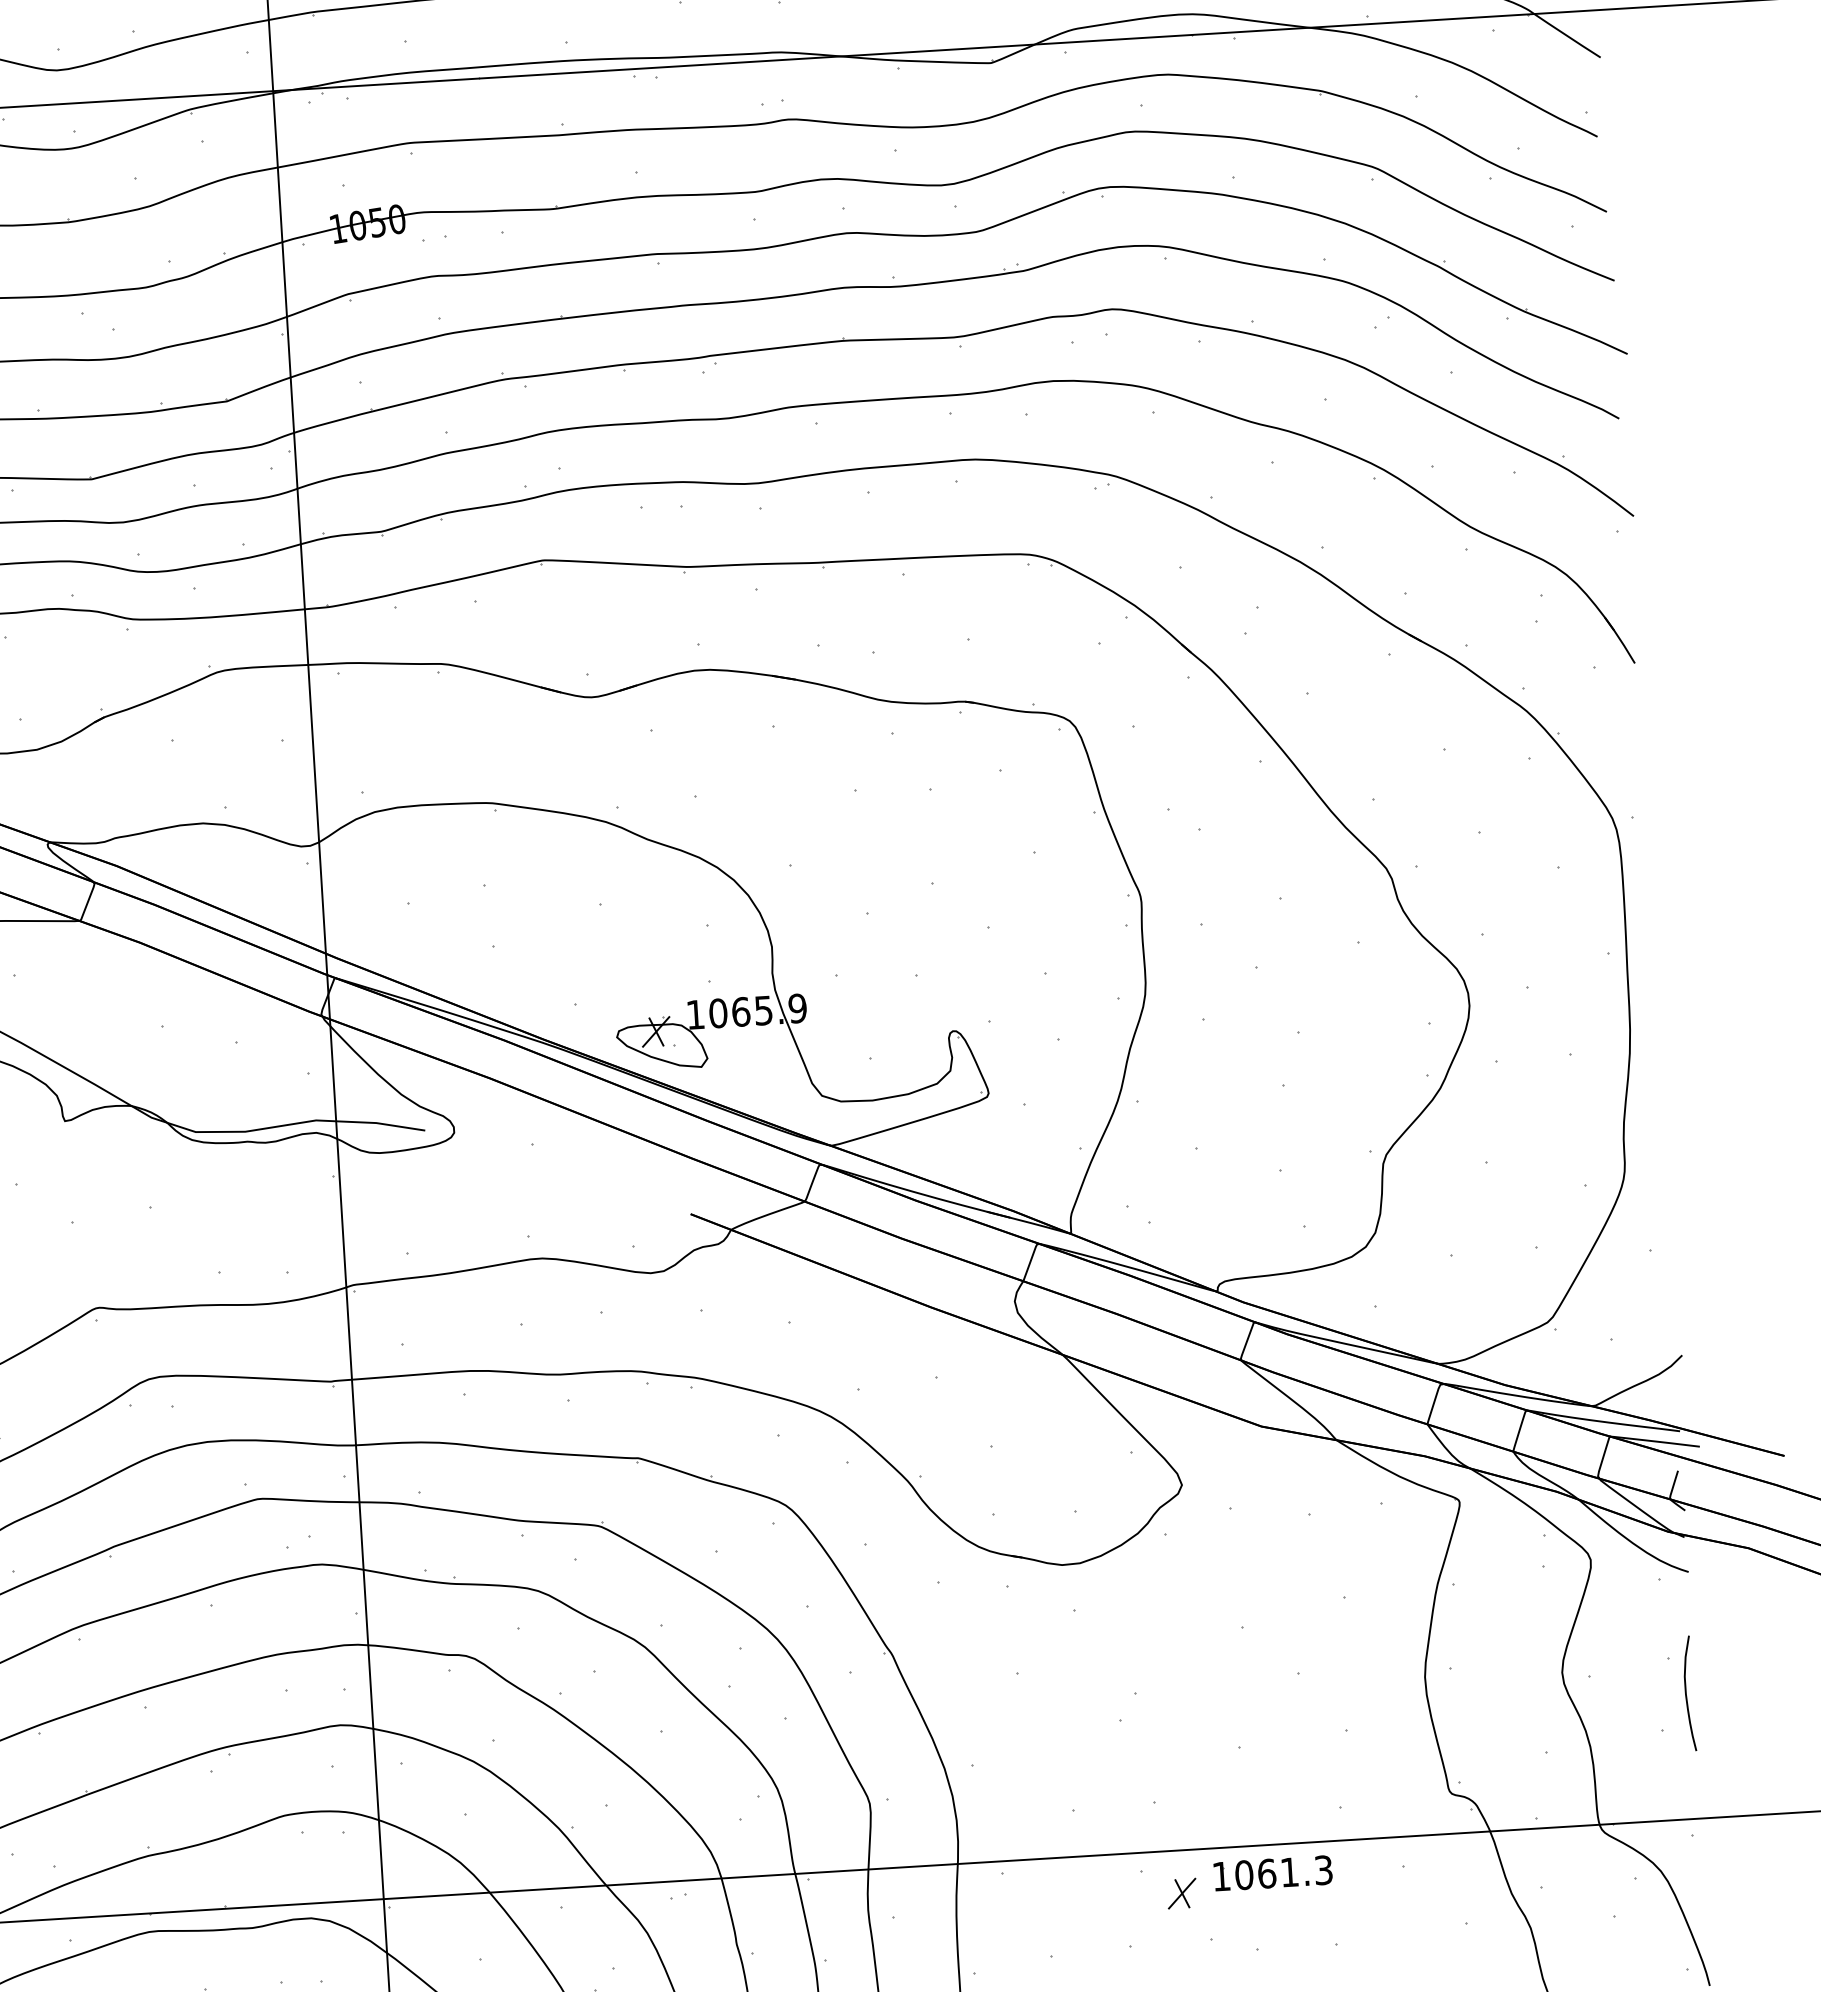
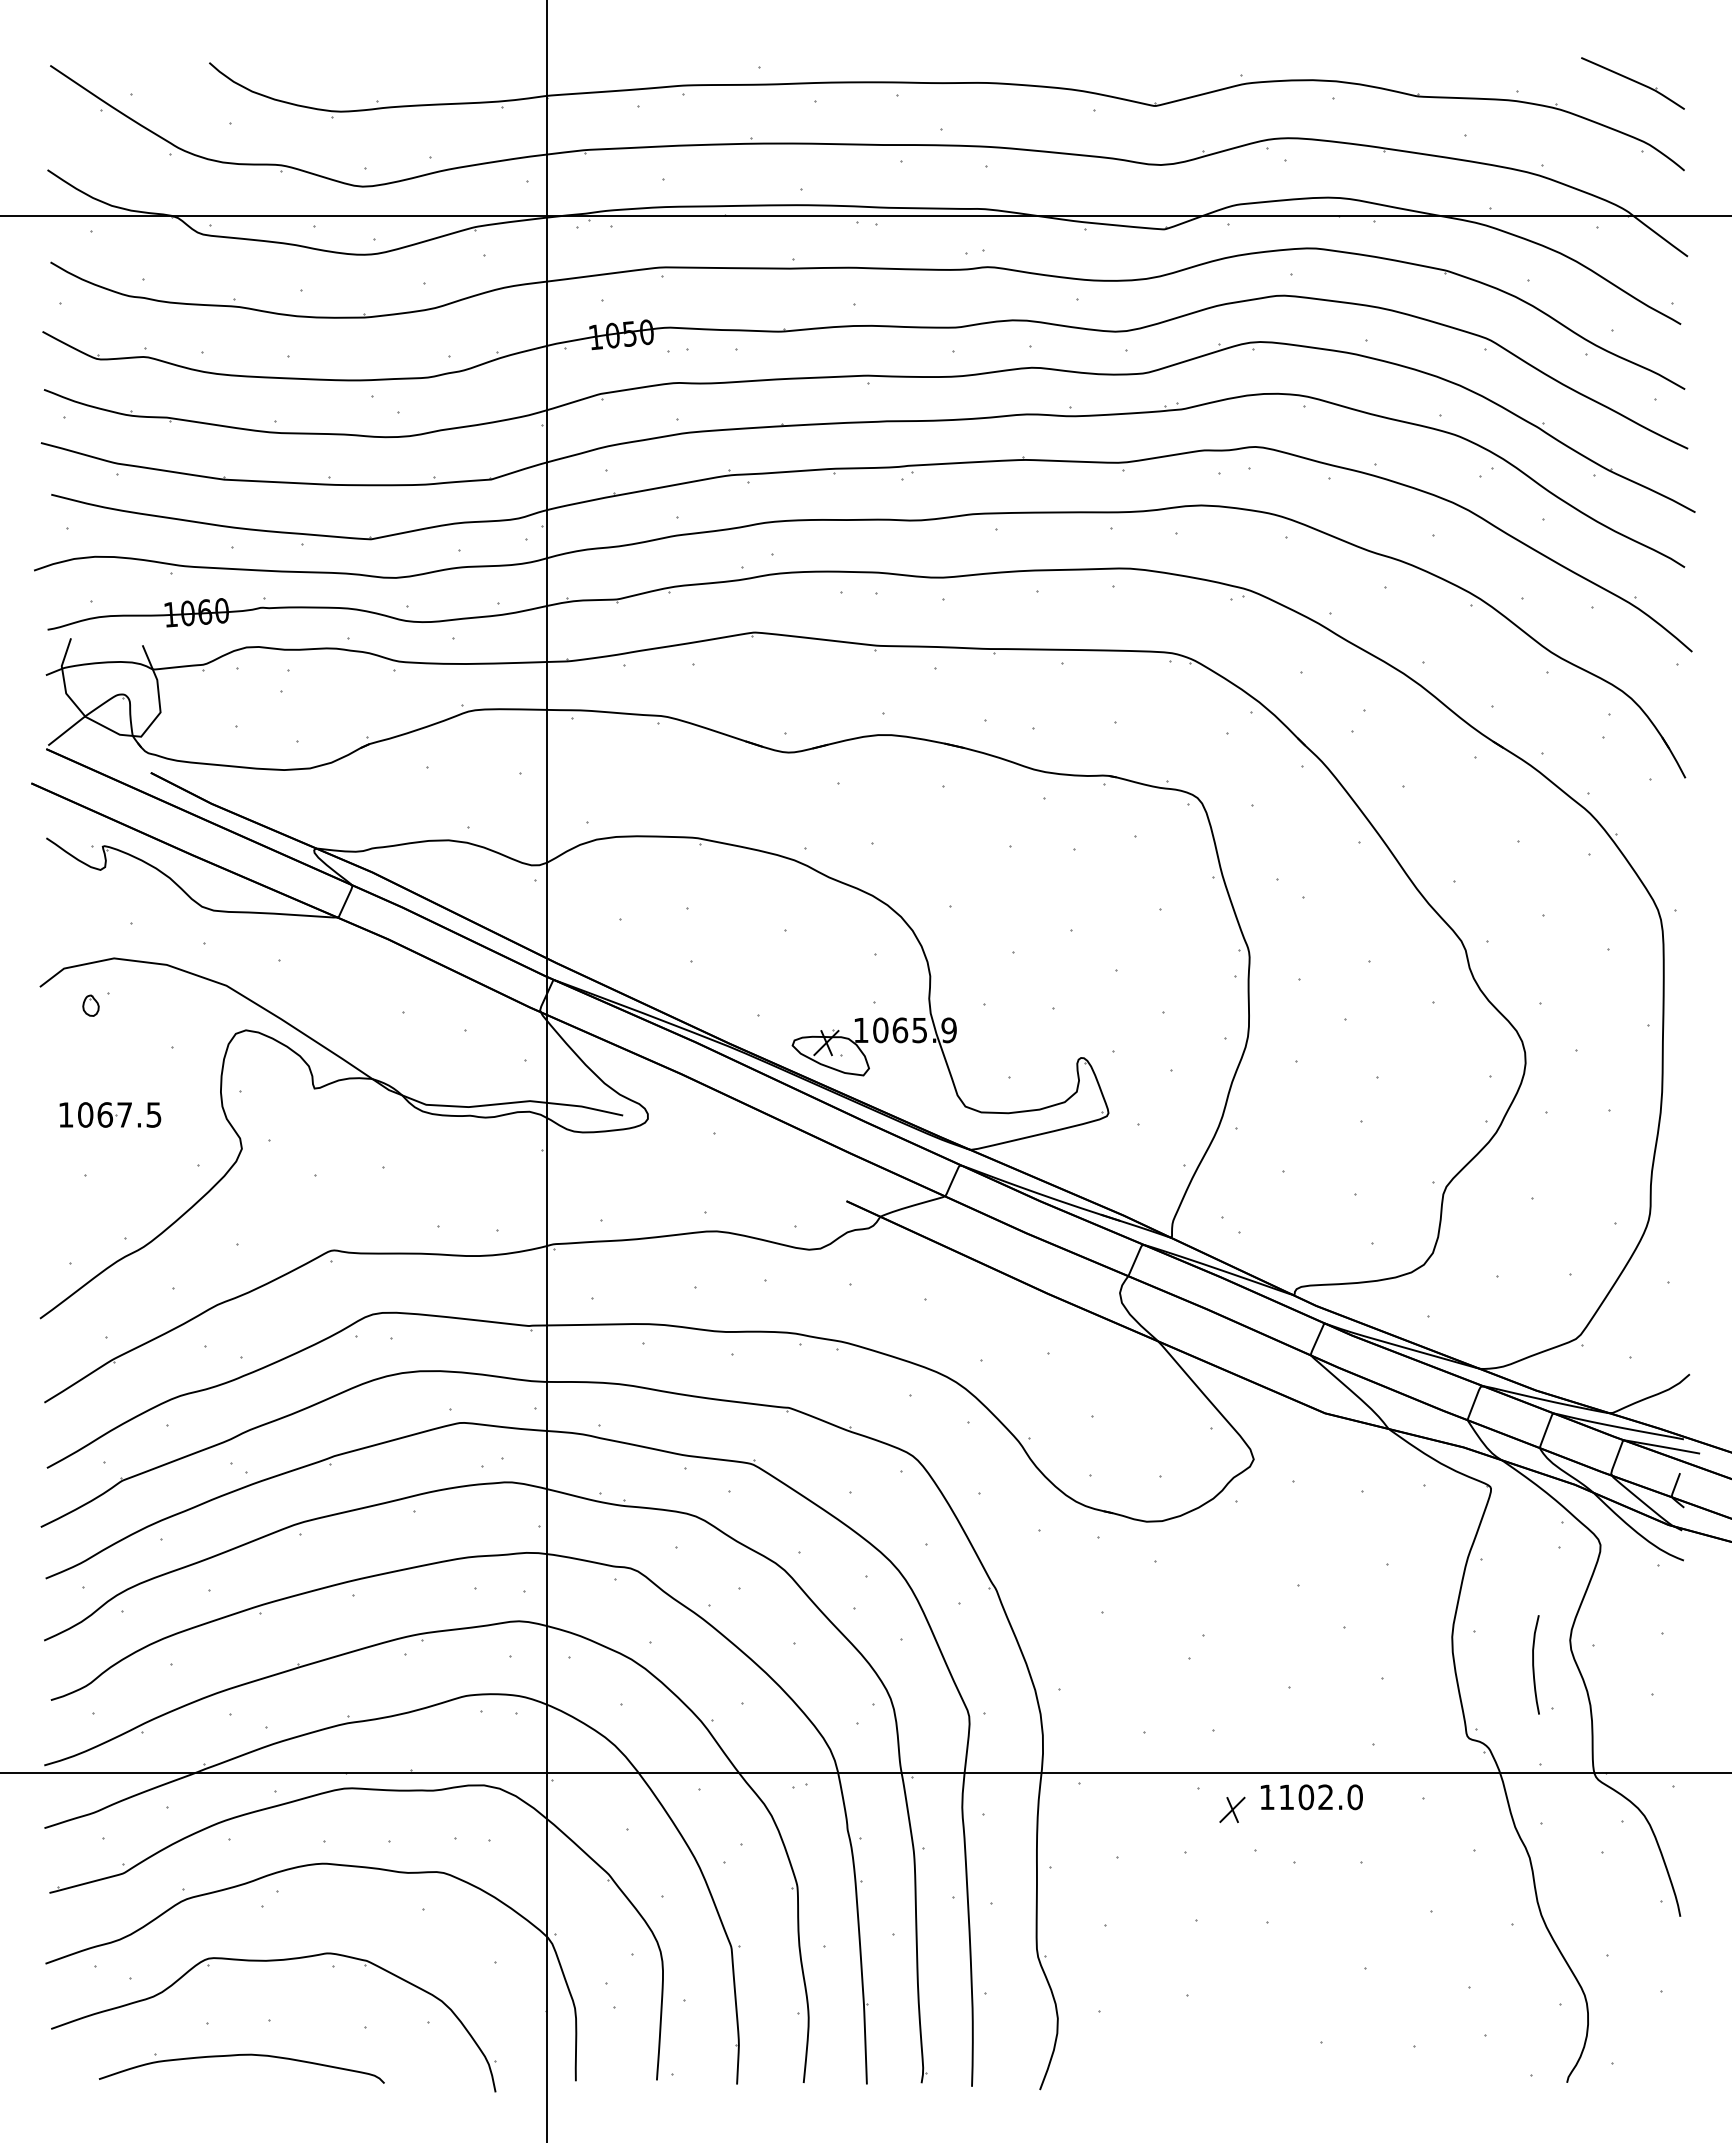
curve: (1687, 1693) -> (1534, 1664), moved
text: (1283, 1872) -> (1320, 1797), 1061.3 -> 1102.0

